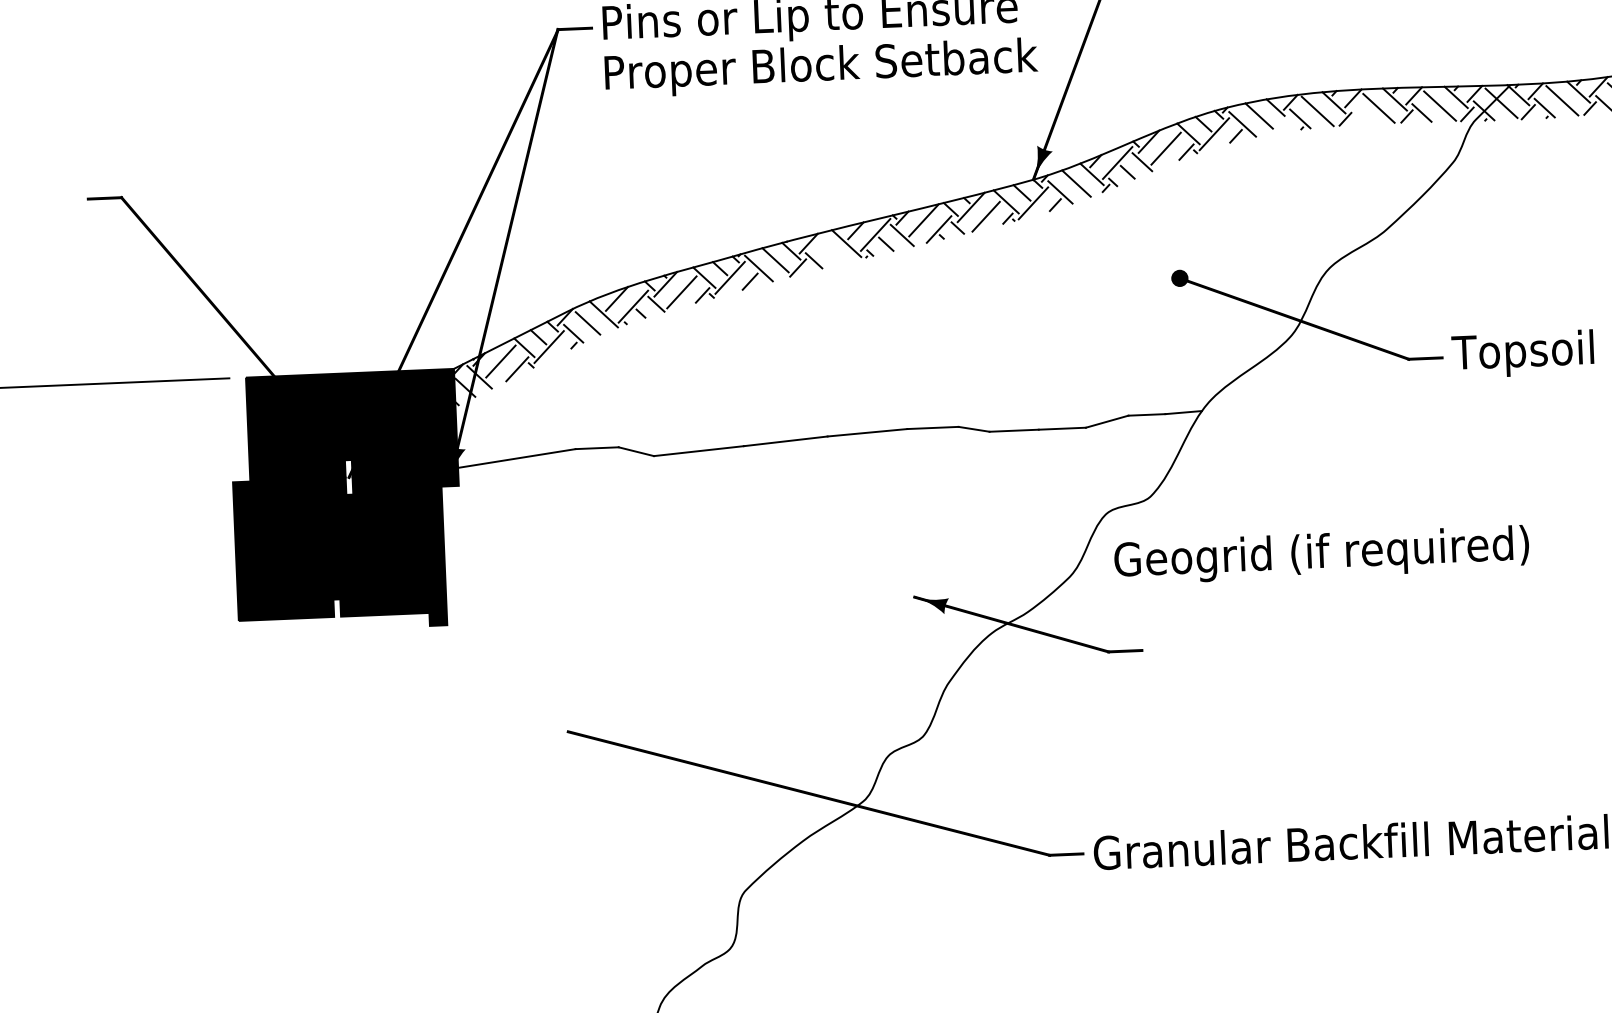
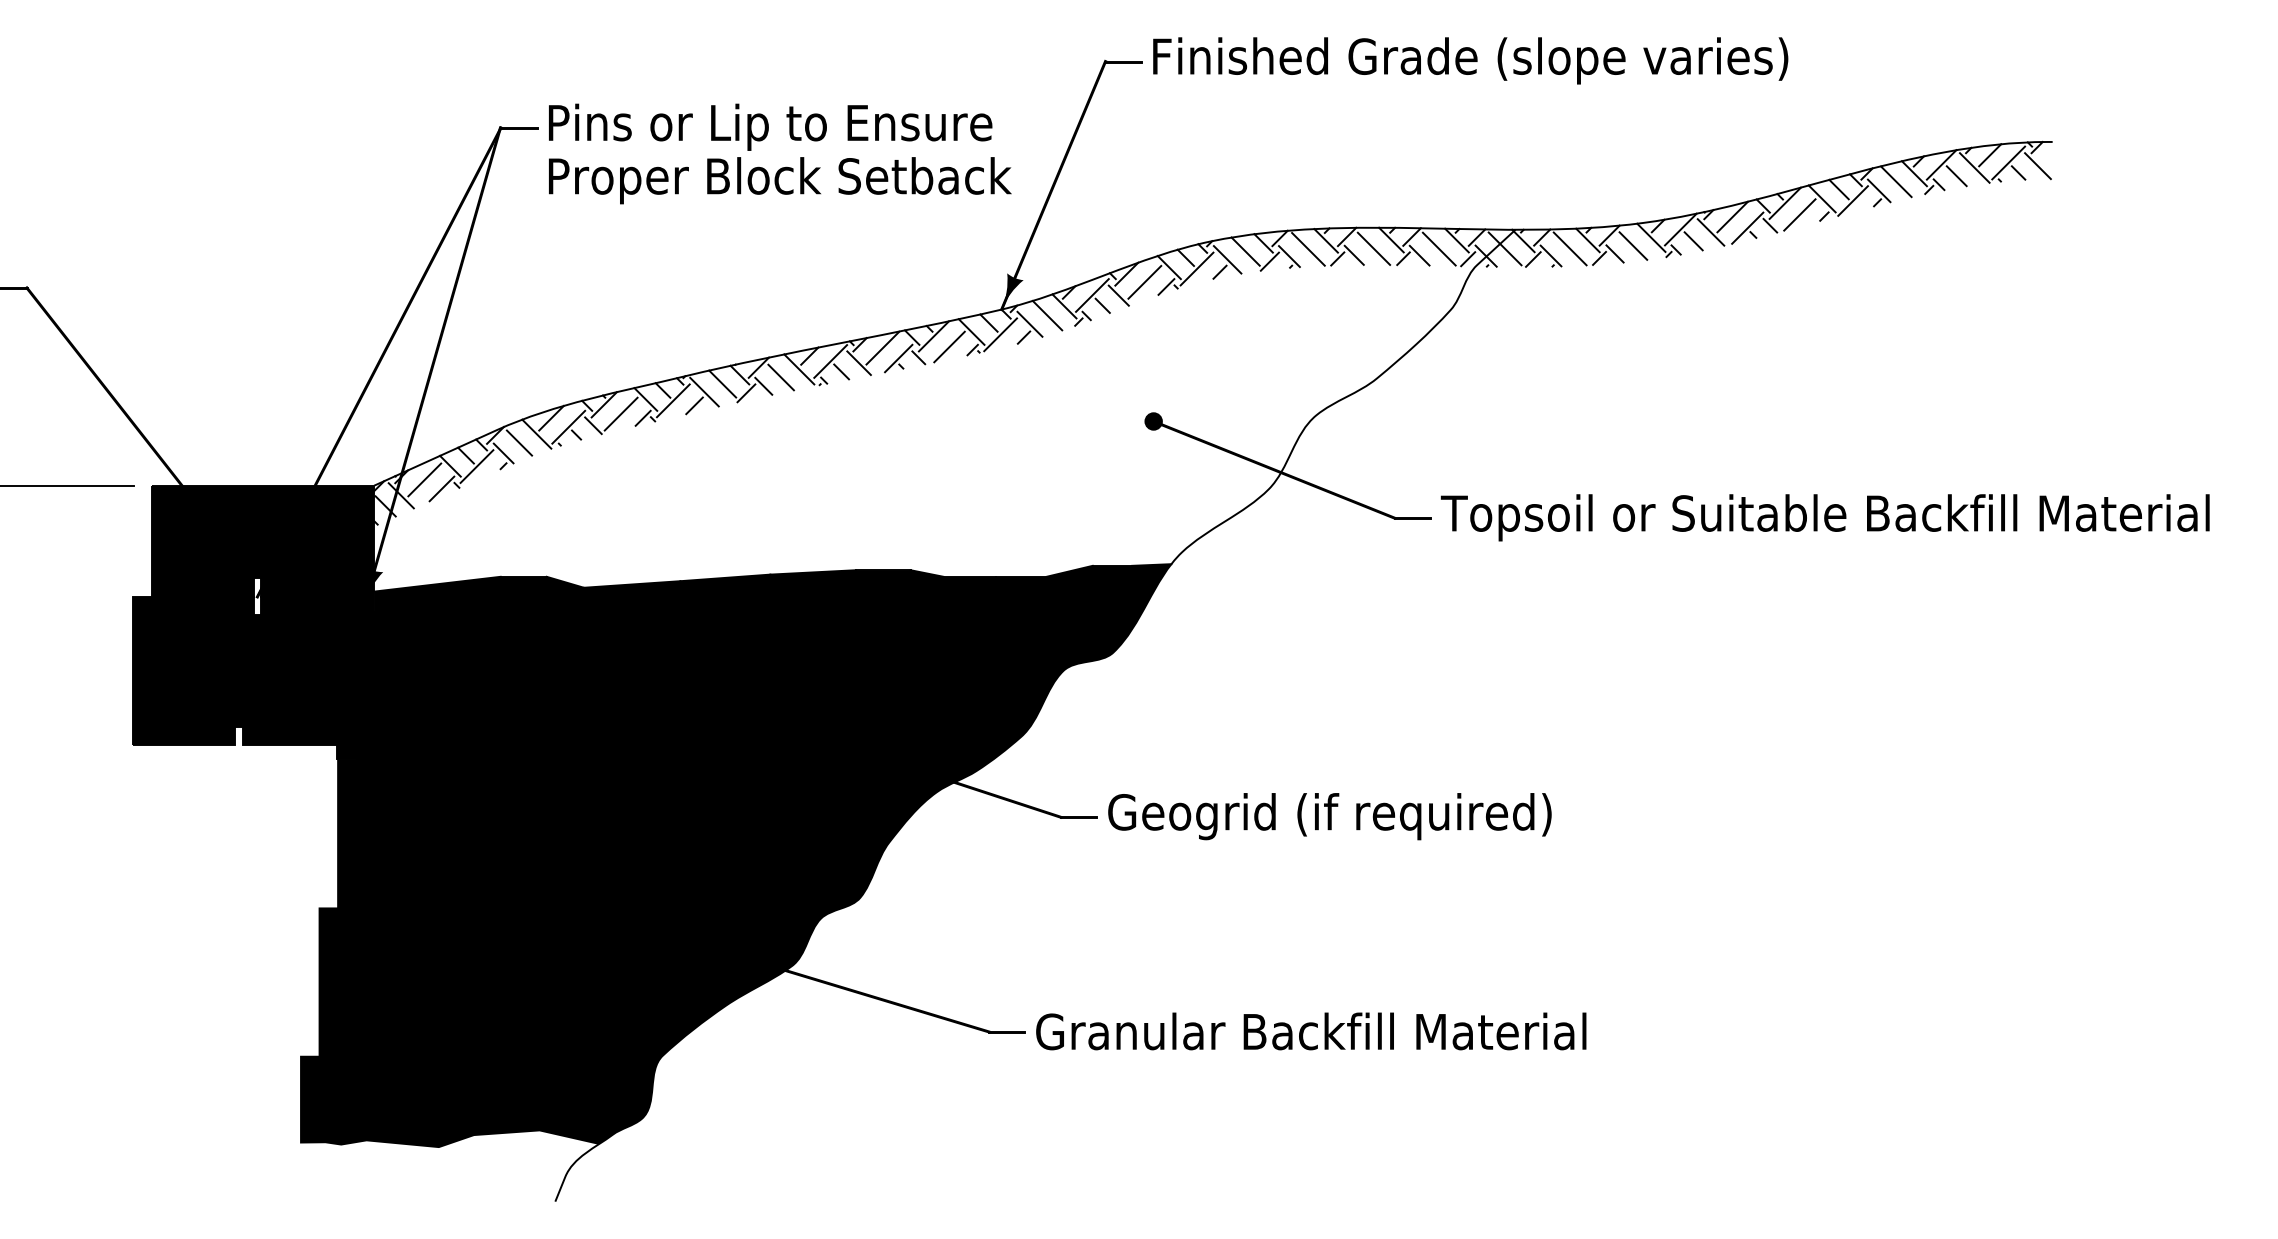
line: (1360, 114) -> (1353, 254), added
line: (1281, 124) -> (1269, 261), added
line: (829, 251) -> (780, 377), added
text: (1321, 555) -> (1329, 816), moved
fill: (806, 701) -> (735, 856), added

